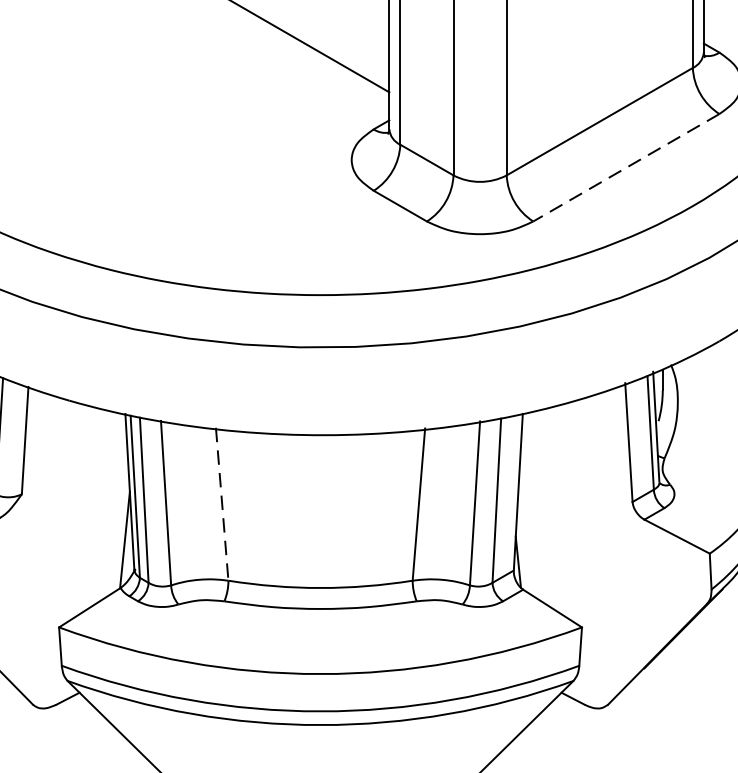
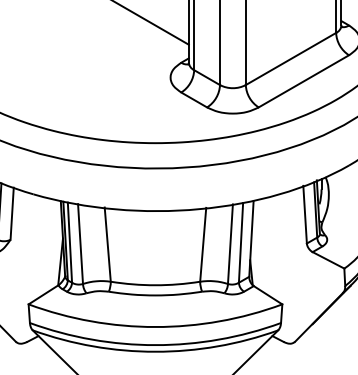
line: (625, 168) -> (303, 81), dashed -> solid
line: (221, 506) -> (107, 245), dashed -> solid

